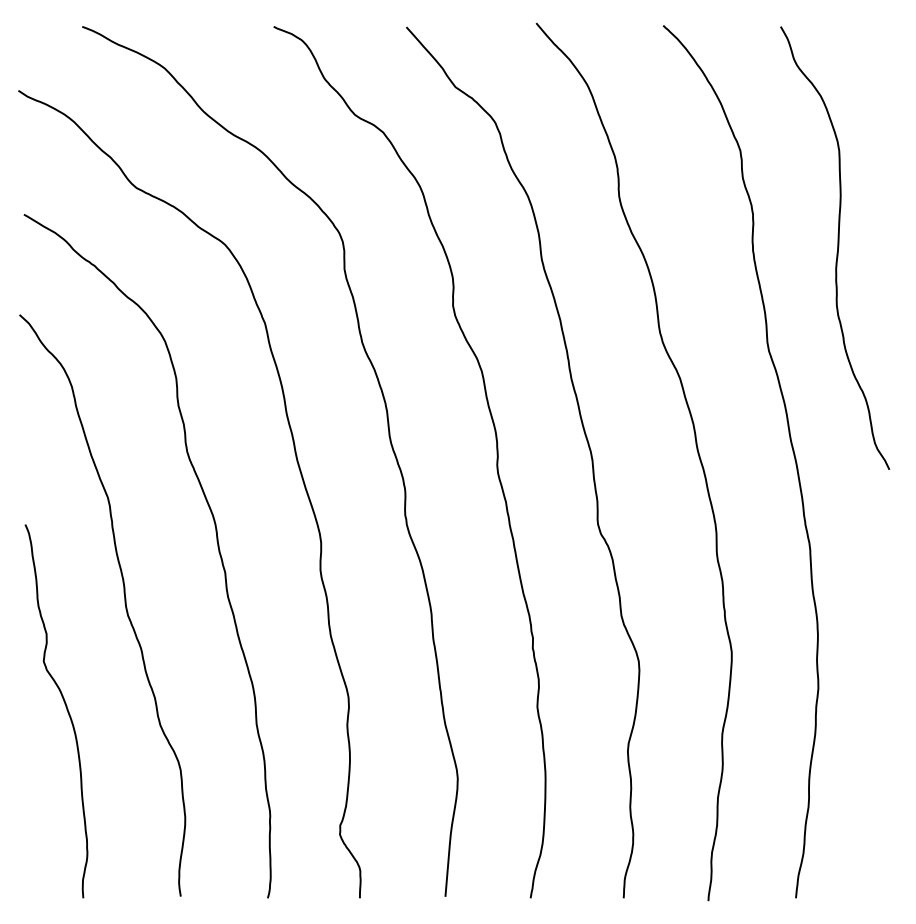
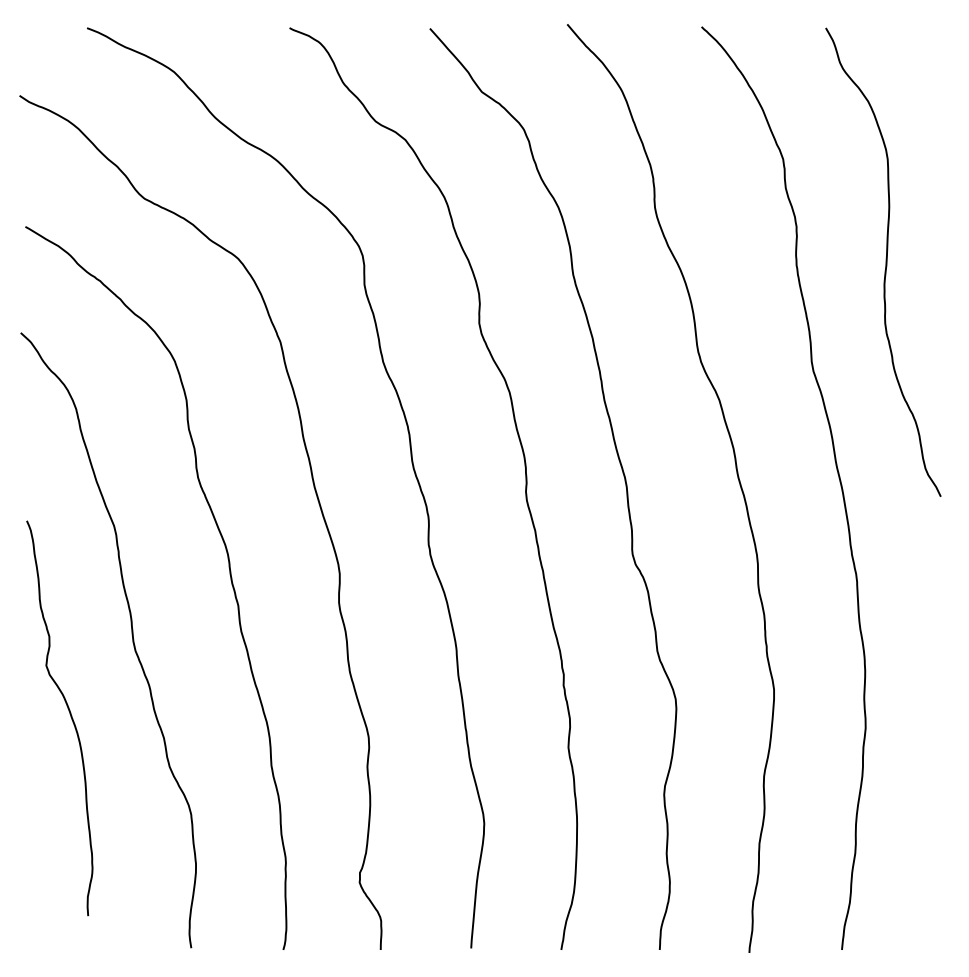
curve: (65, 707) -> (69, 714), moved

